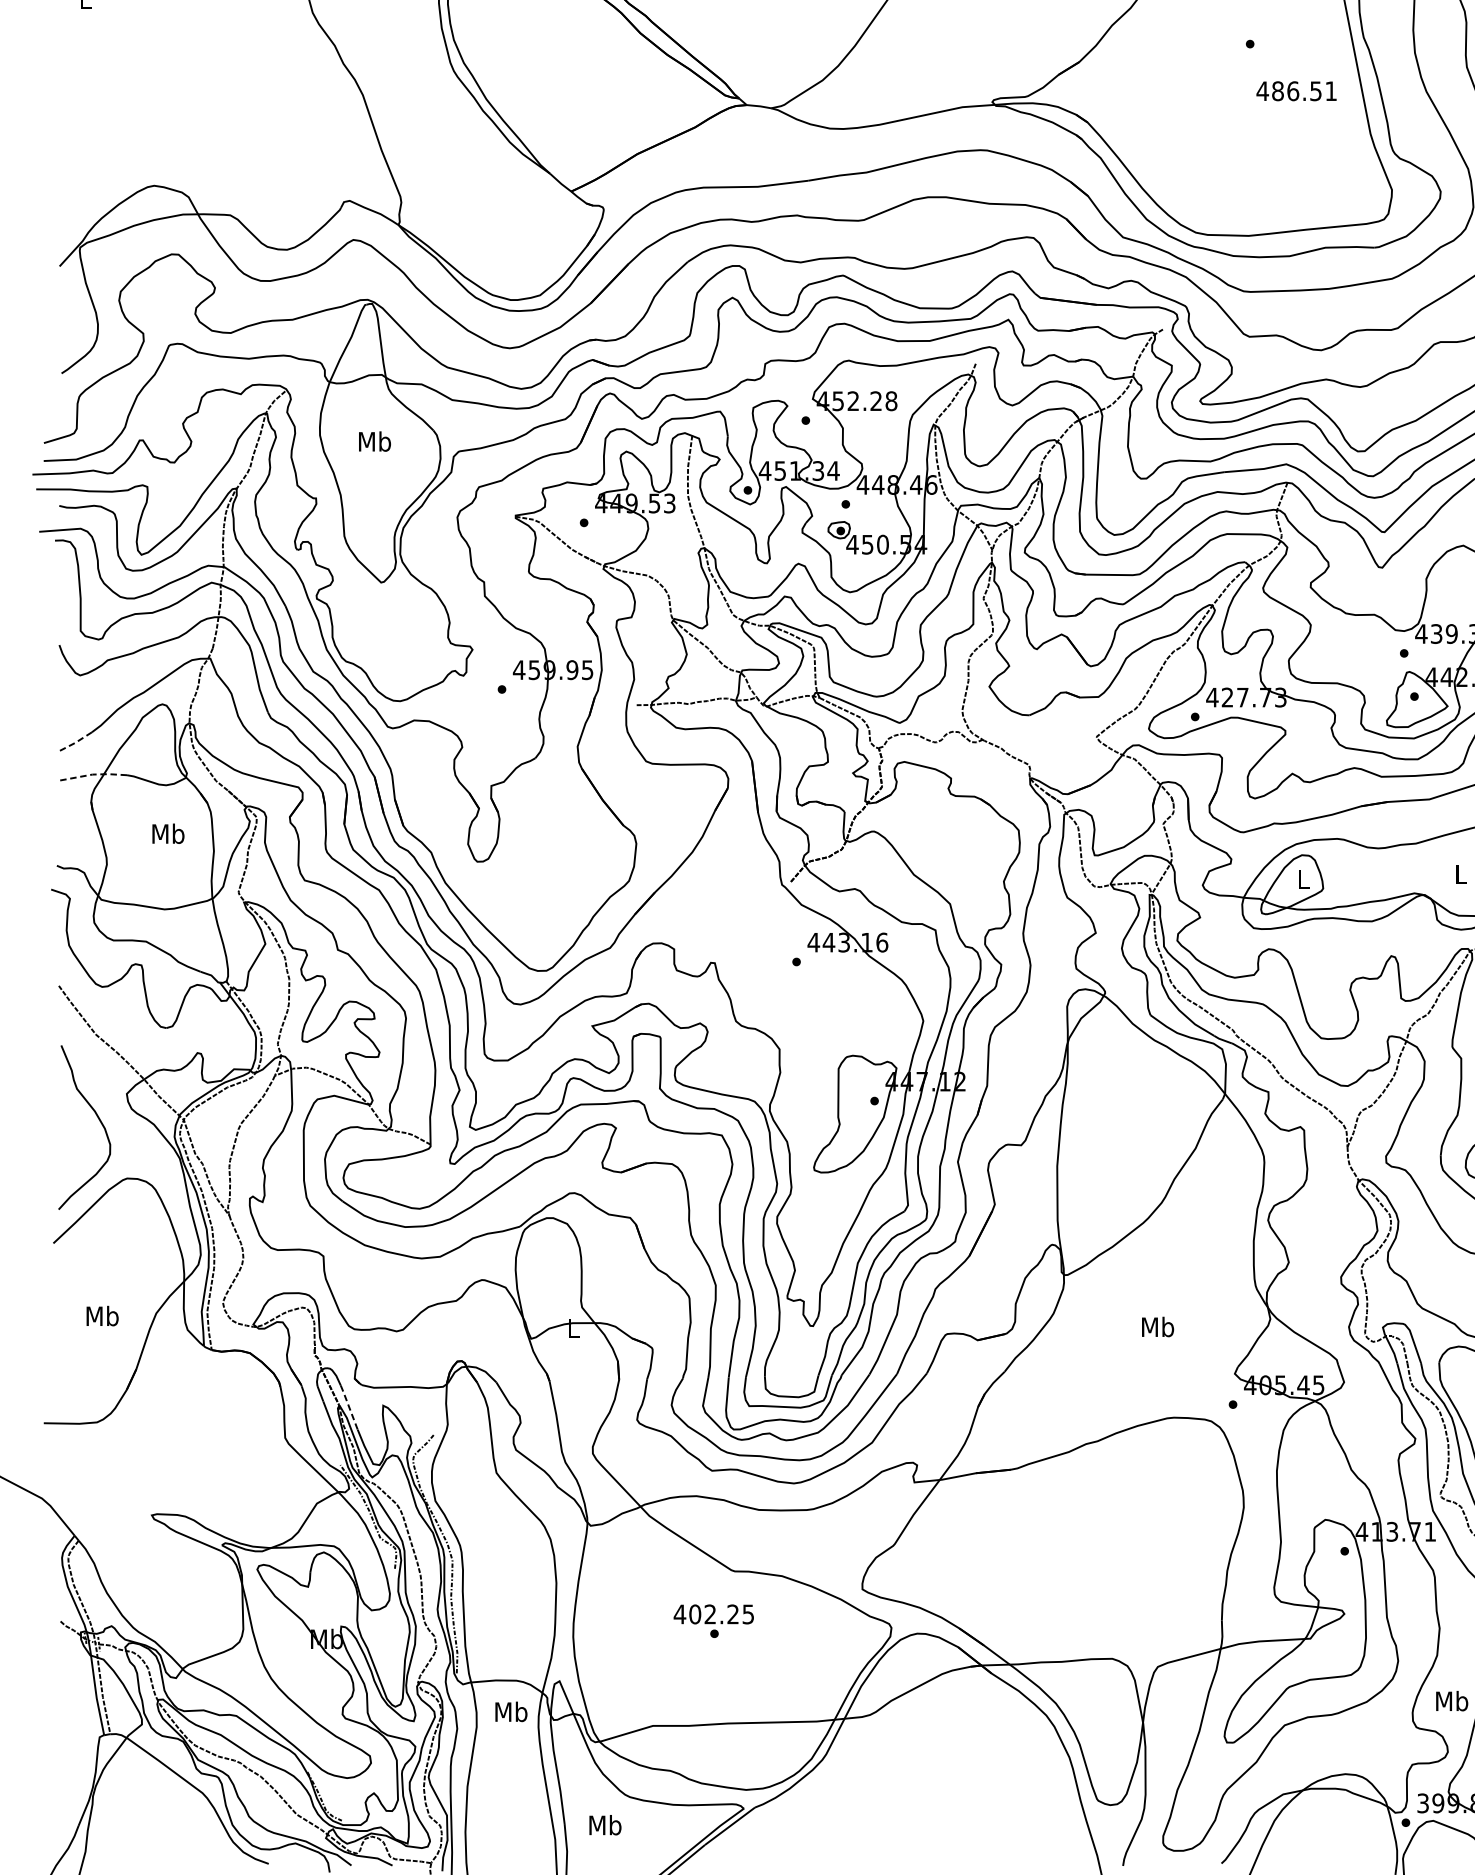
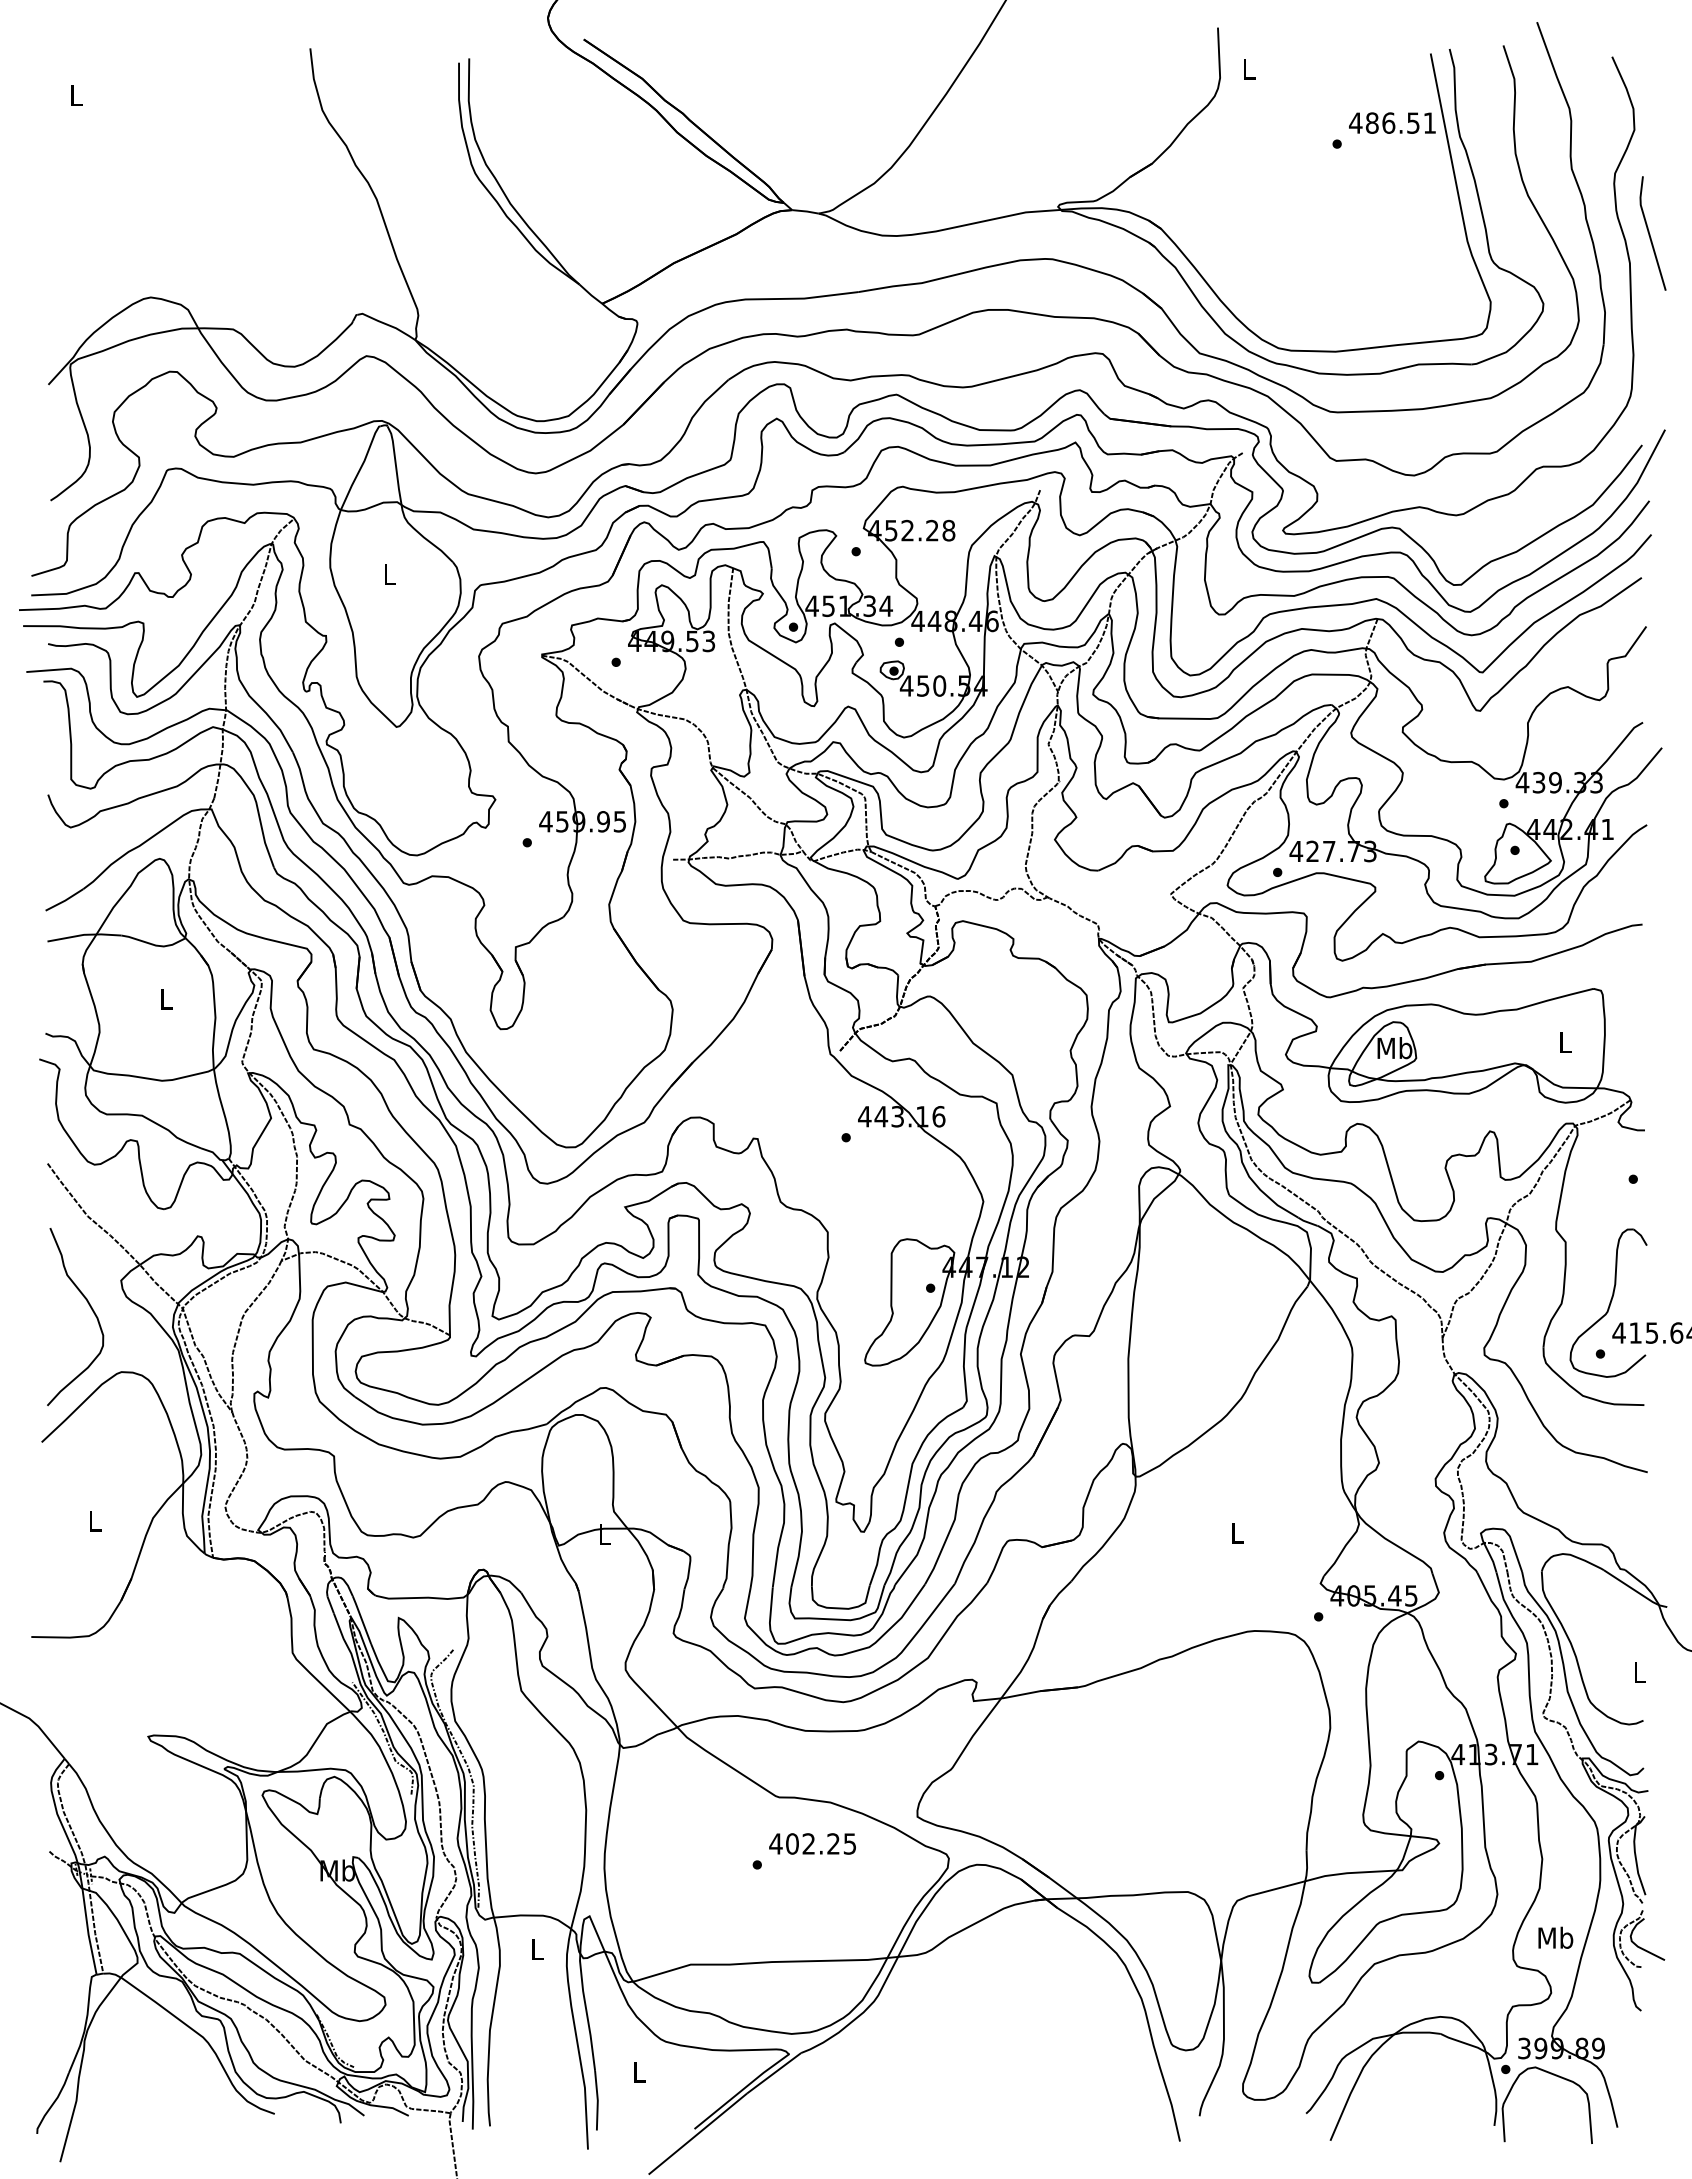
text: (1296, 90) -> (1392, 122), moved
text: (374, 441) -> (389, 574), Mb -> L
line: (75, 742) -> (65, 900), dashed -> solid
line: (92, 774) -> (83, 934), dashed -> solid
text: (167, 833) -> (165, 998), Mb -> L
text: (1303, 879) -> (1394, 1048), L -> Mb
text: (102, 1316) -> (94, 1521), Mb -> L
text: (1158, 1326) -> (1237, 1532), Mb -> L
line: (349, 1407) -> (362, 1620), dashed -> solid
text: (713, 1613) -> (812, 1843), moved
text: (511, 1711) -> (537, 1949), Mb -> L
text: (605, 1825) -> (639, 2072), Mb -> L

